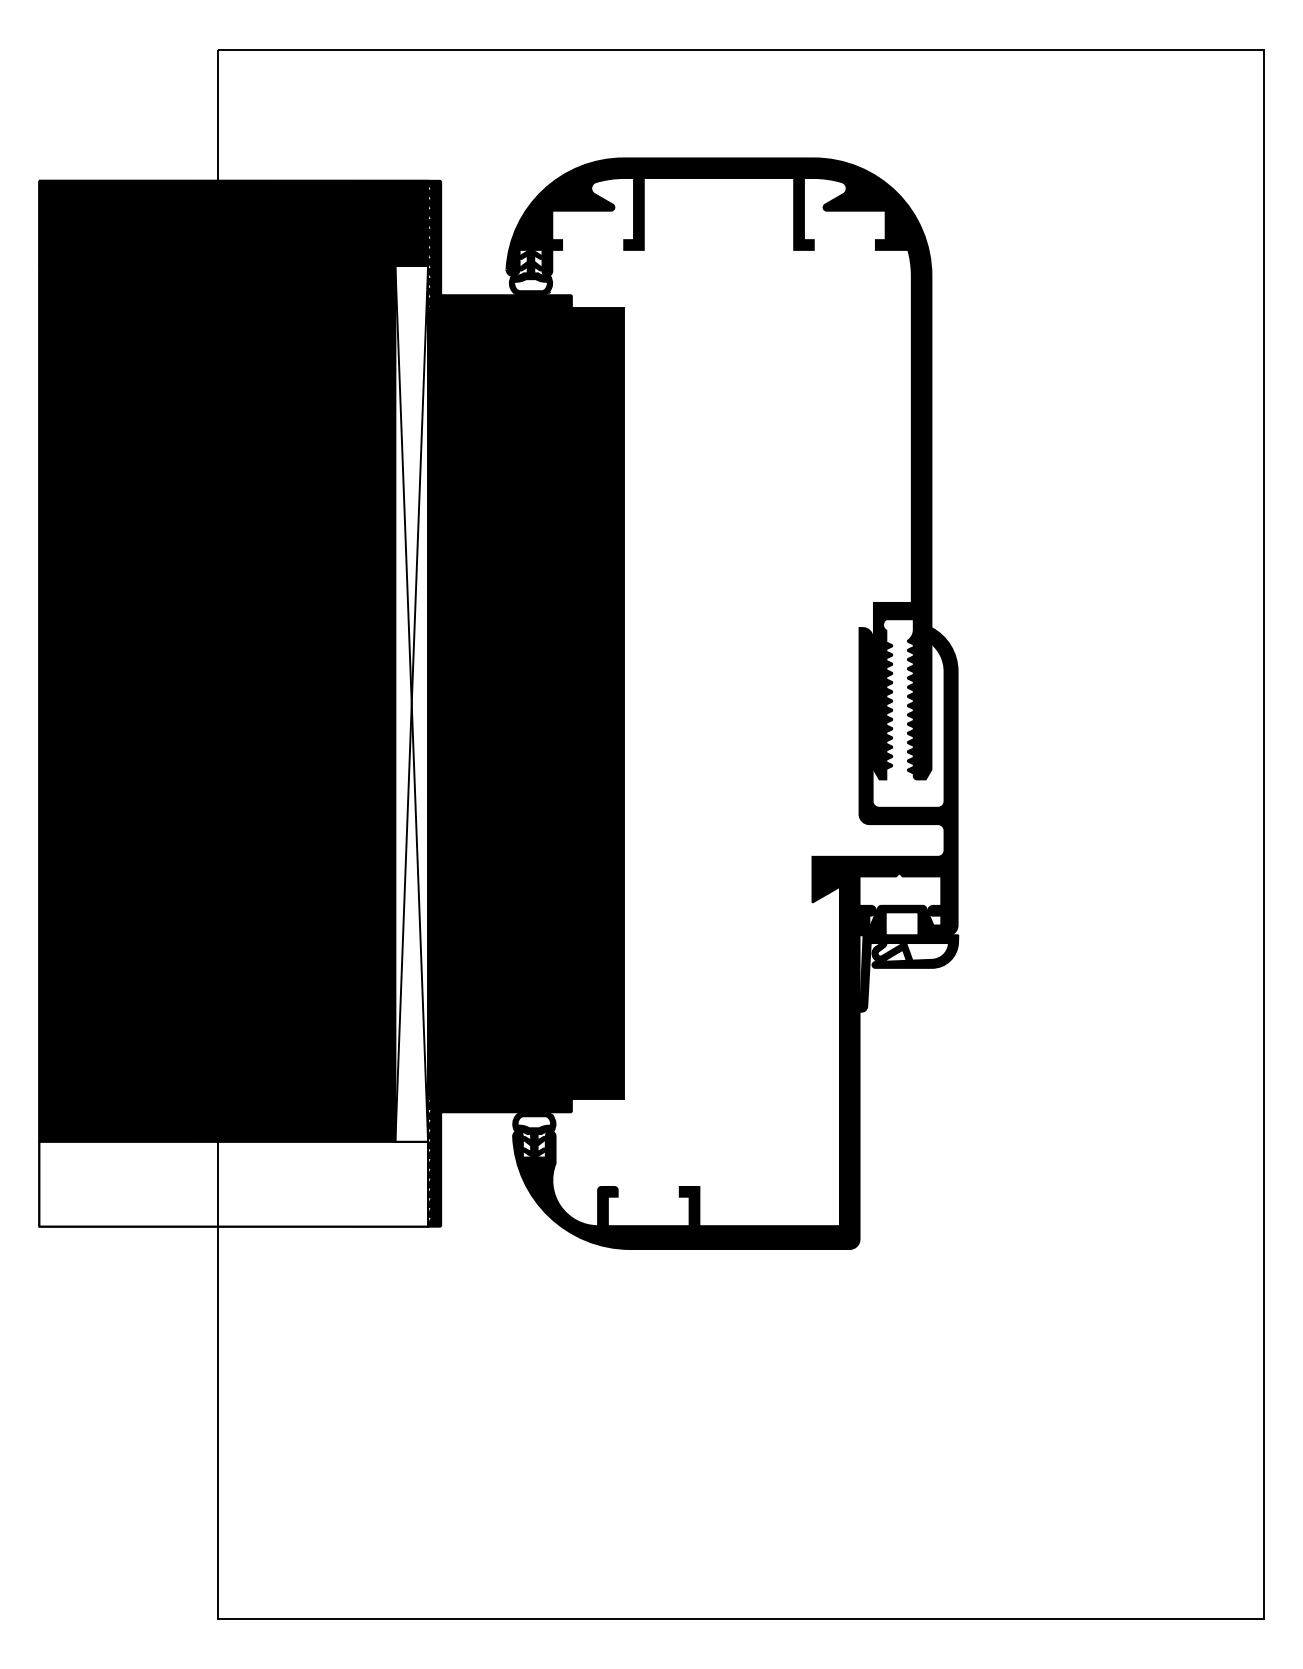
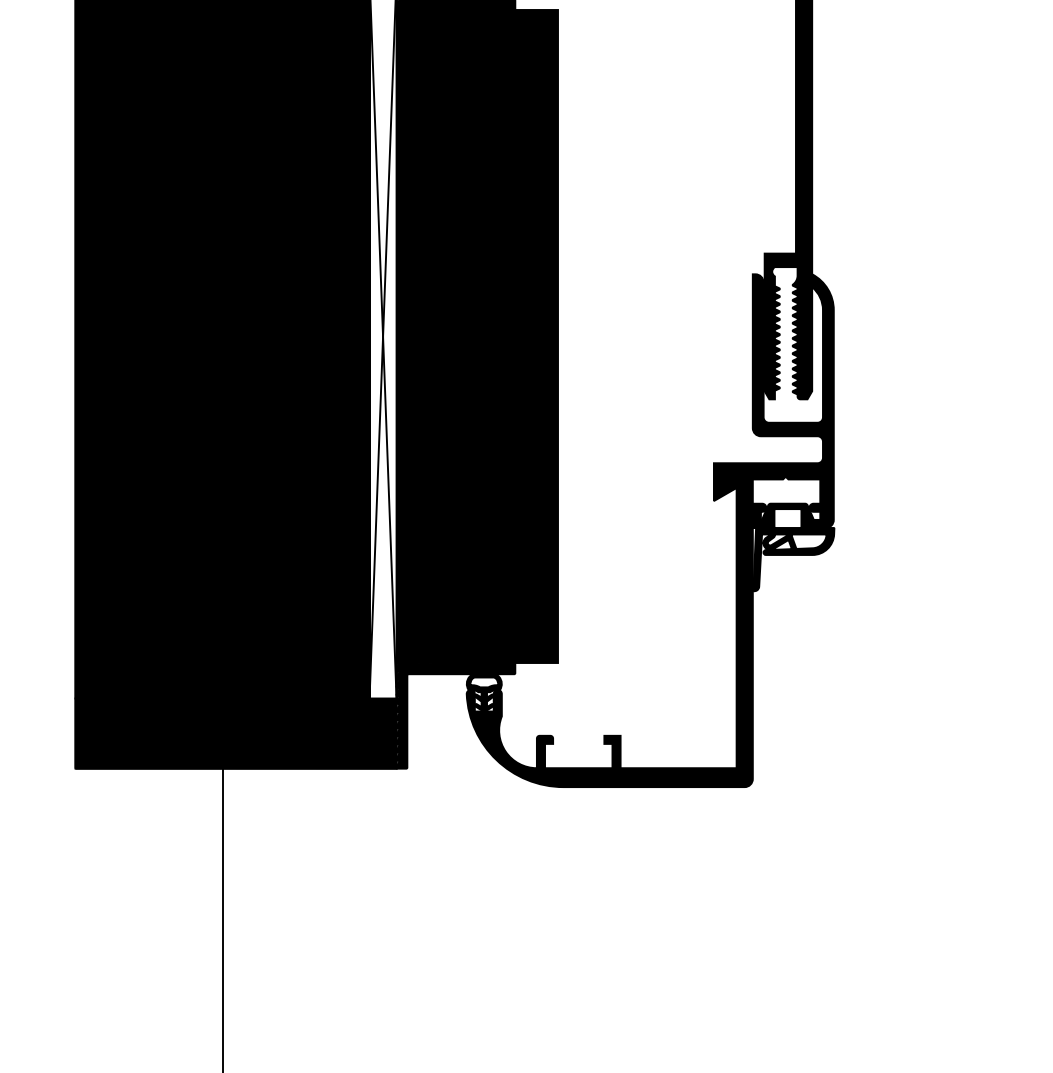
fill: (233, 1183) -> (235, 732), added

